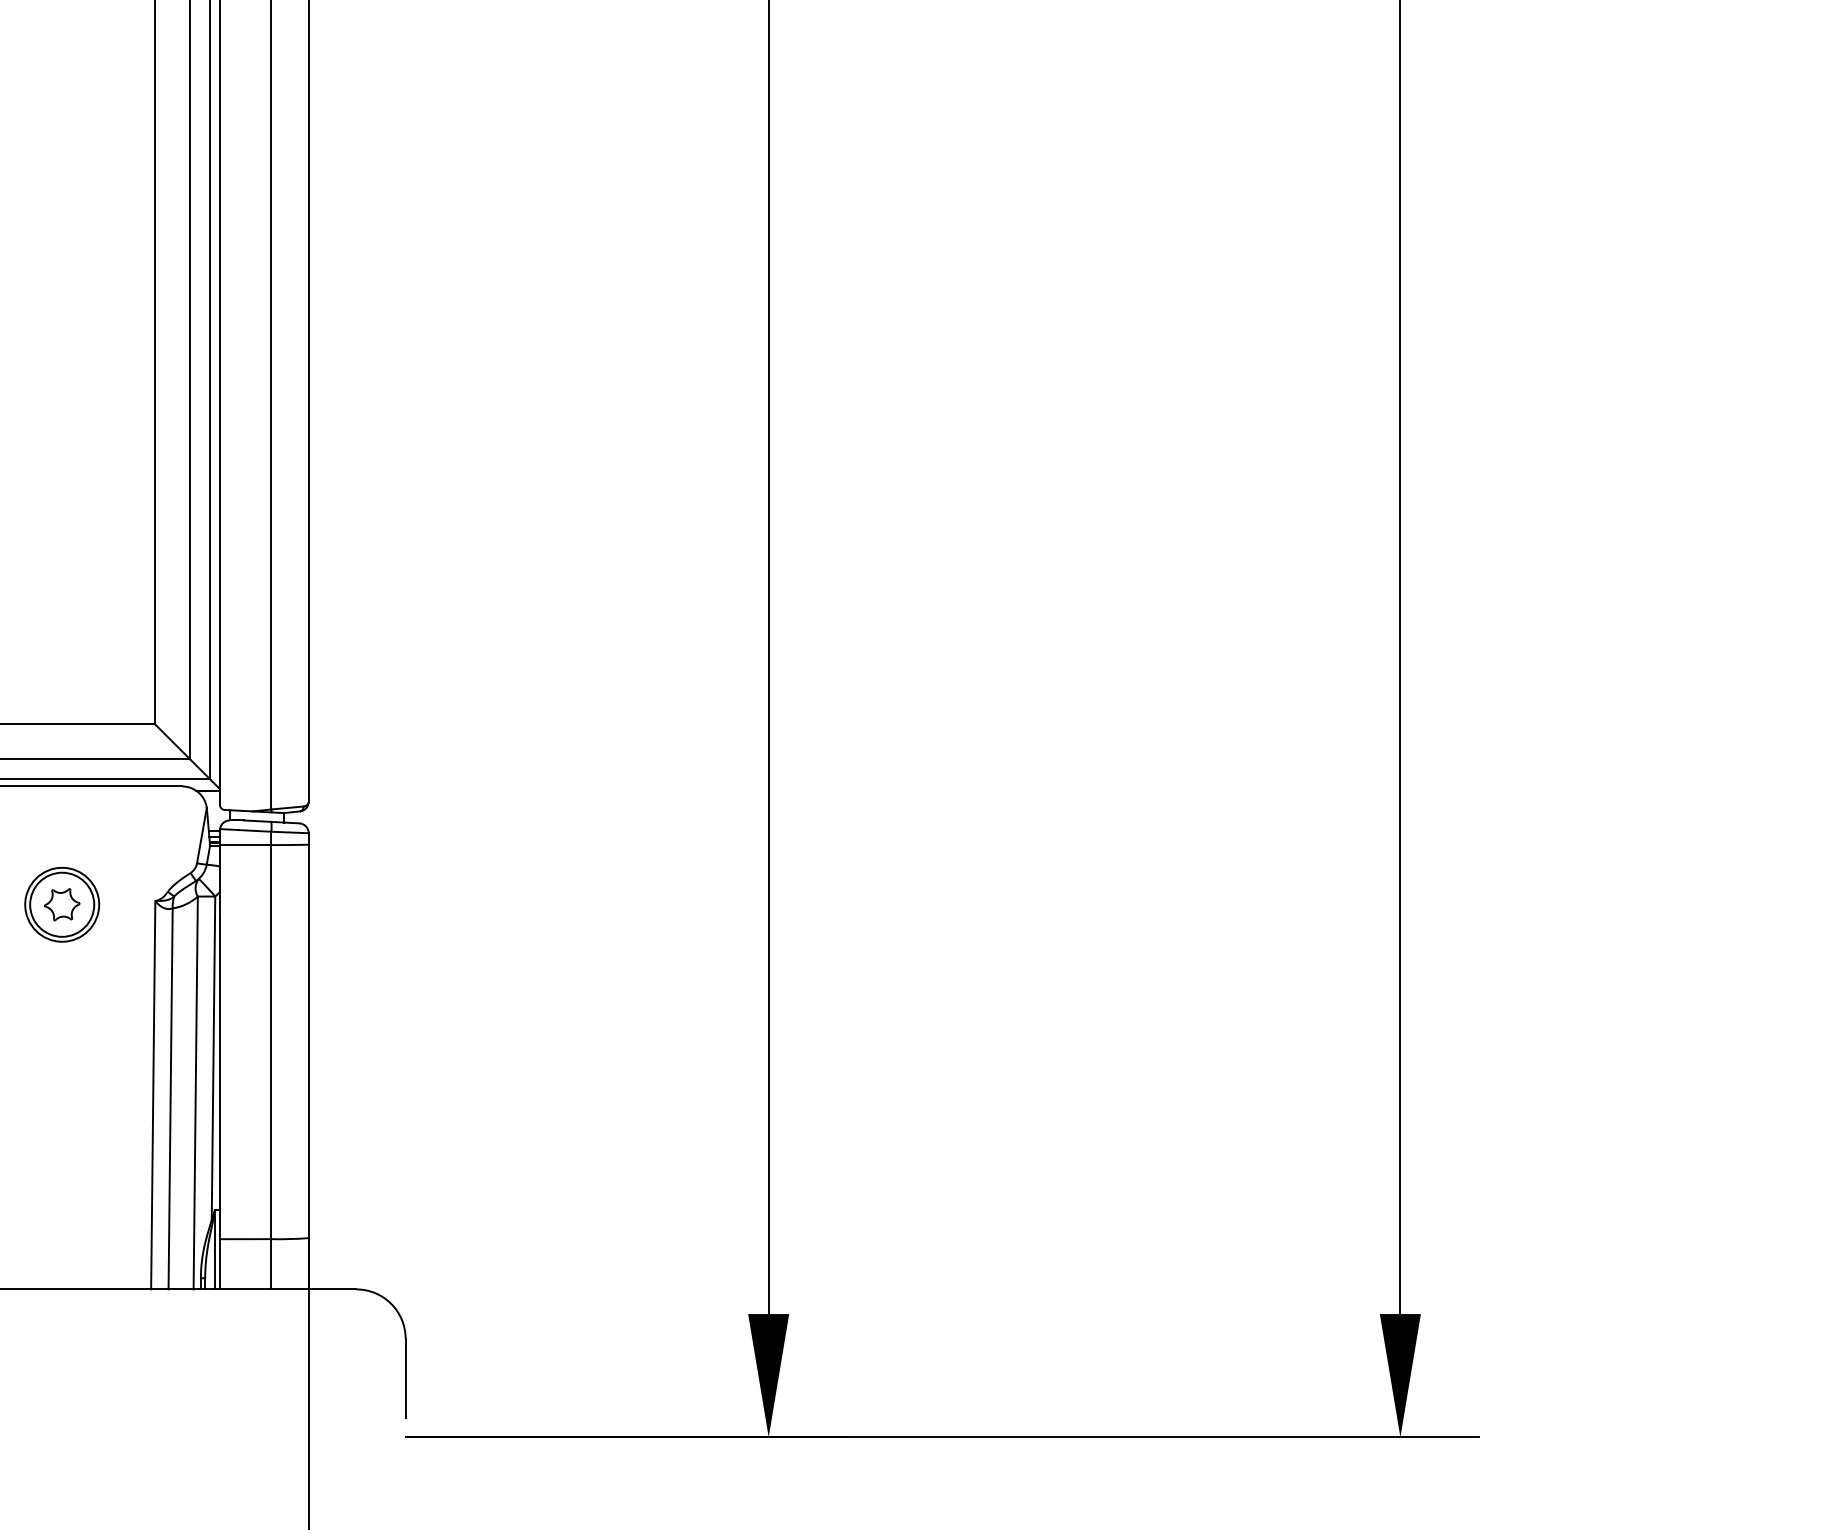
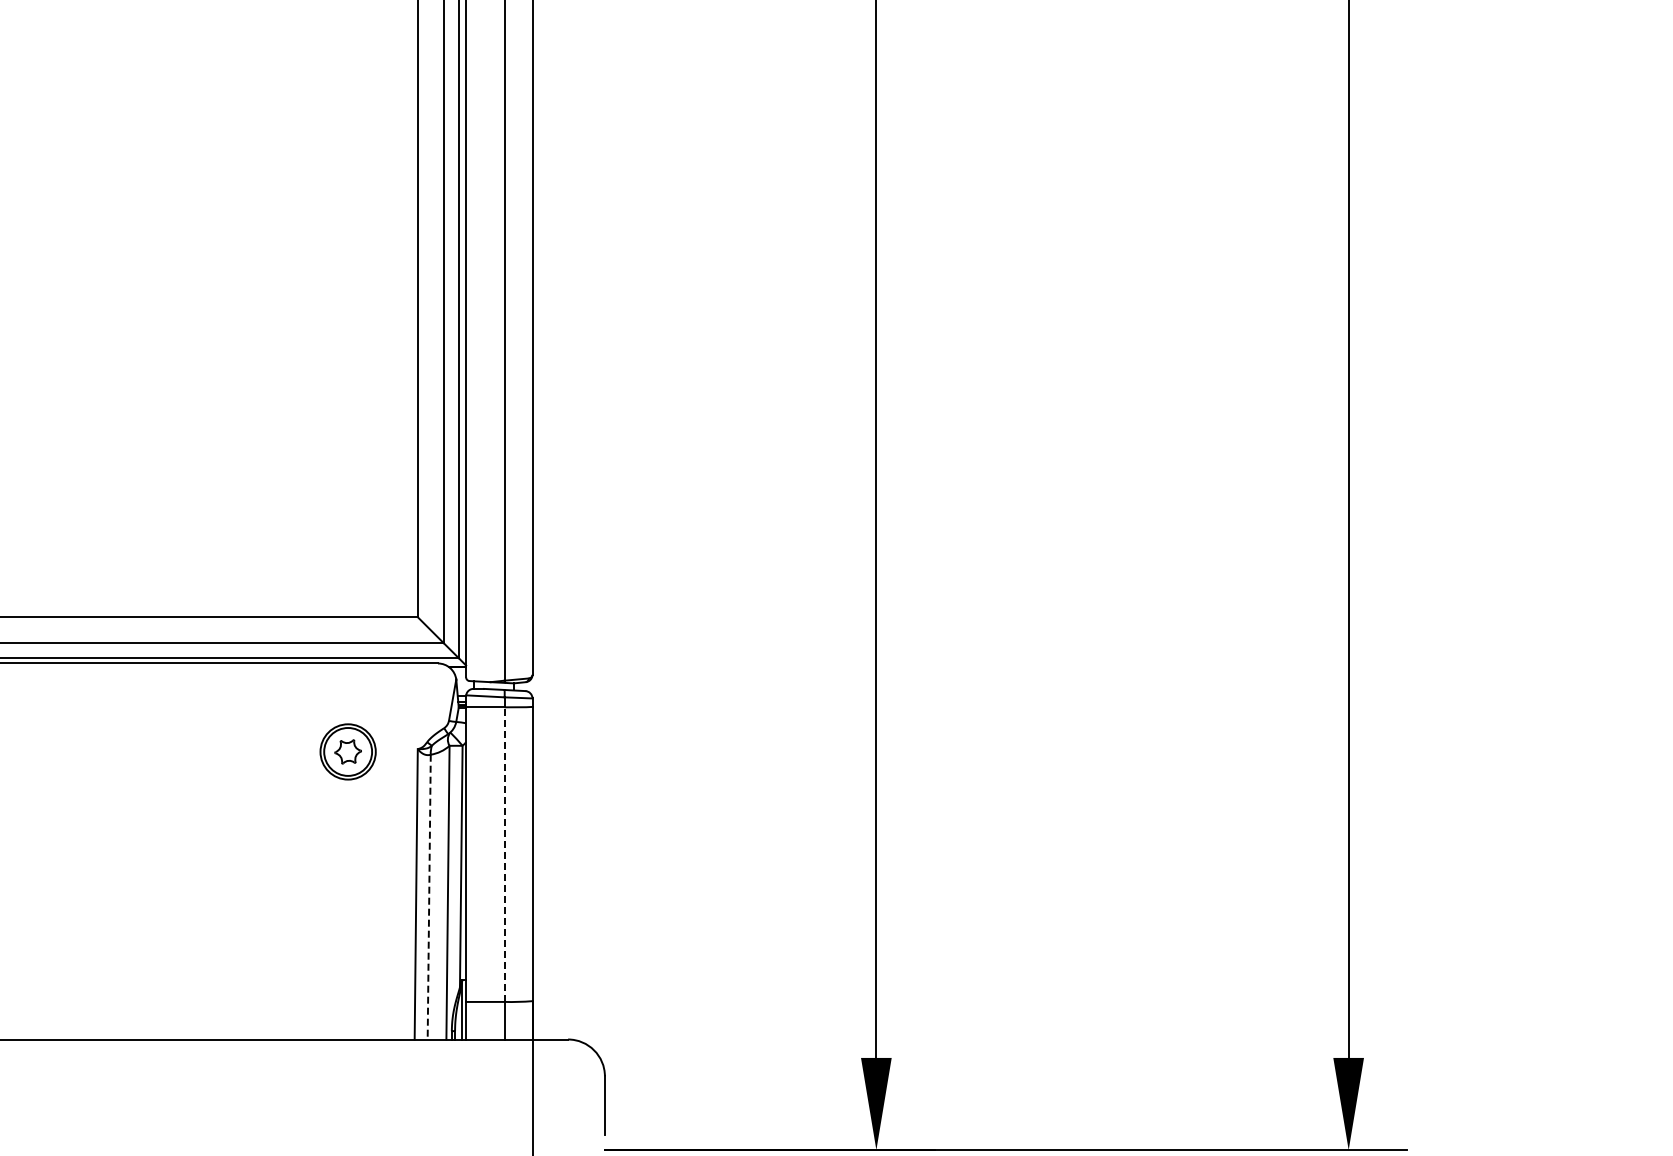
line: (271, 1041) -> (504, 854), solid -> dashed
line: (170, 1099) -> (429, 897), solid -> dashed

